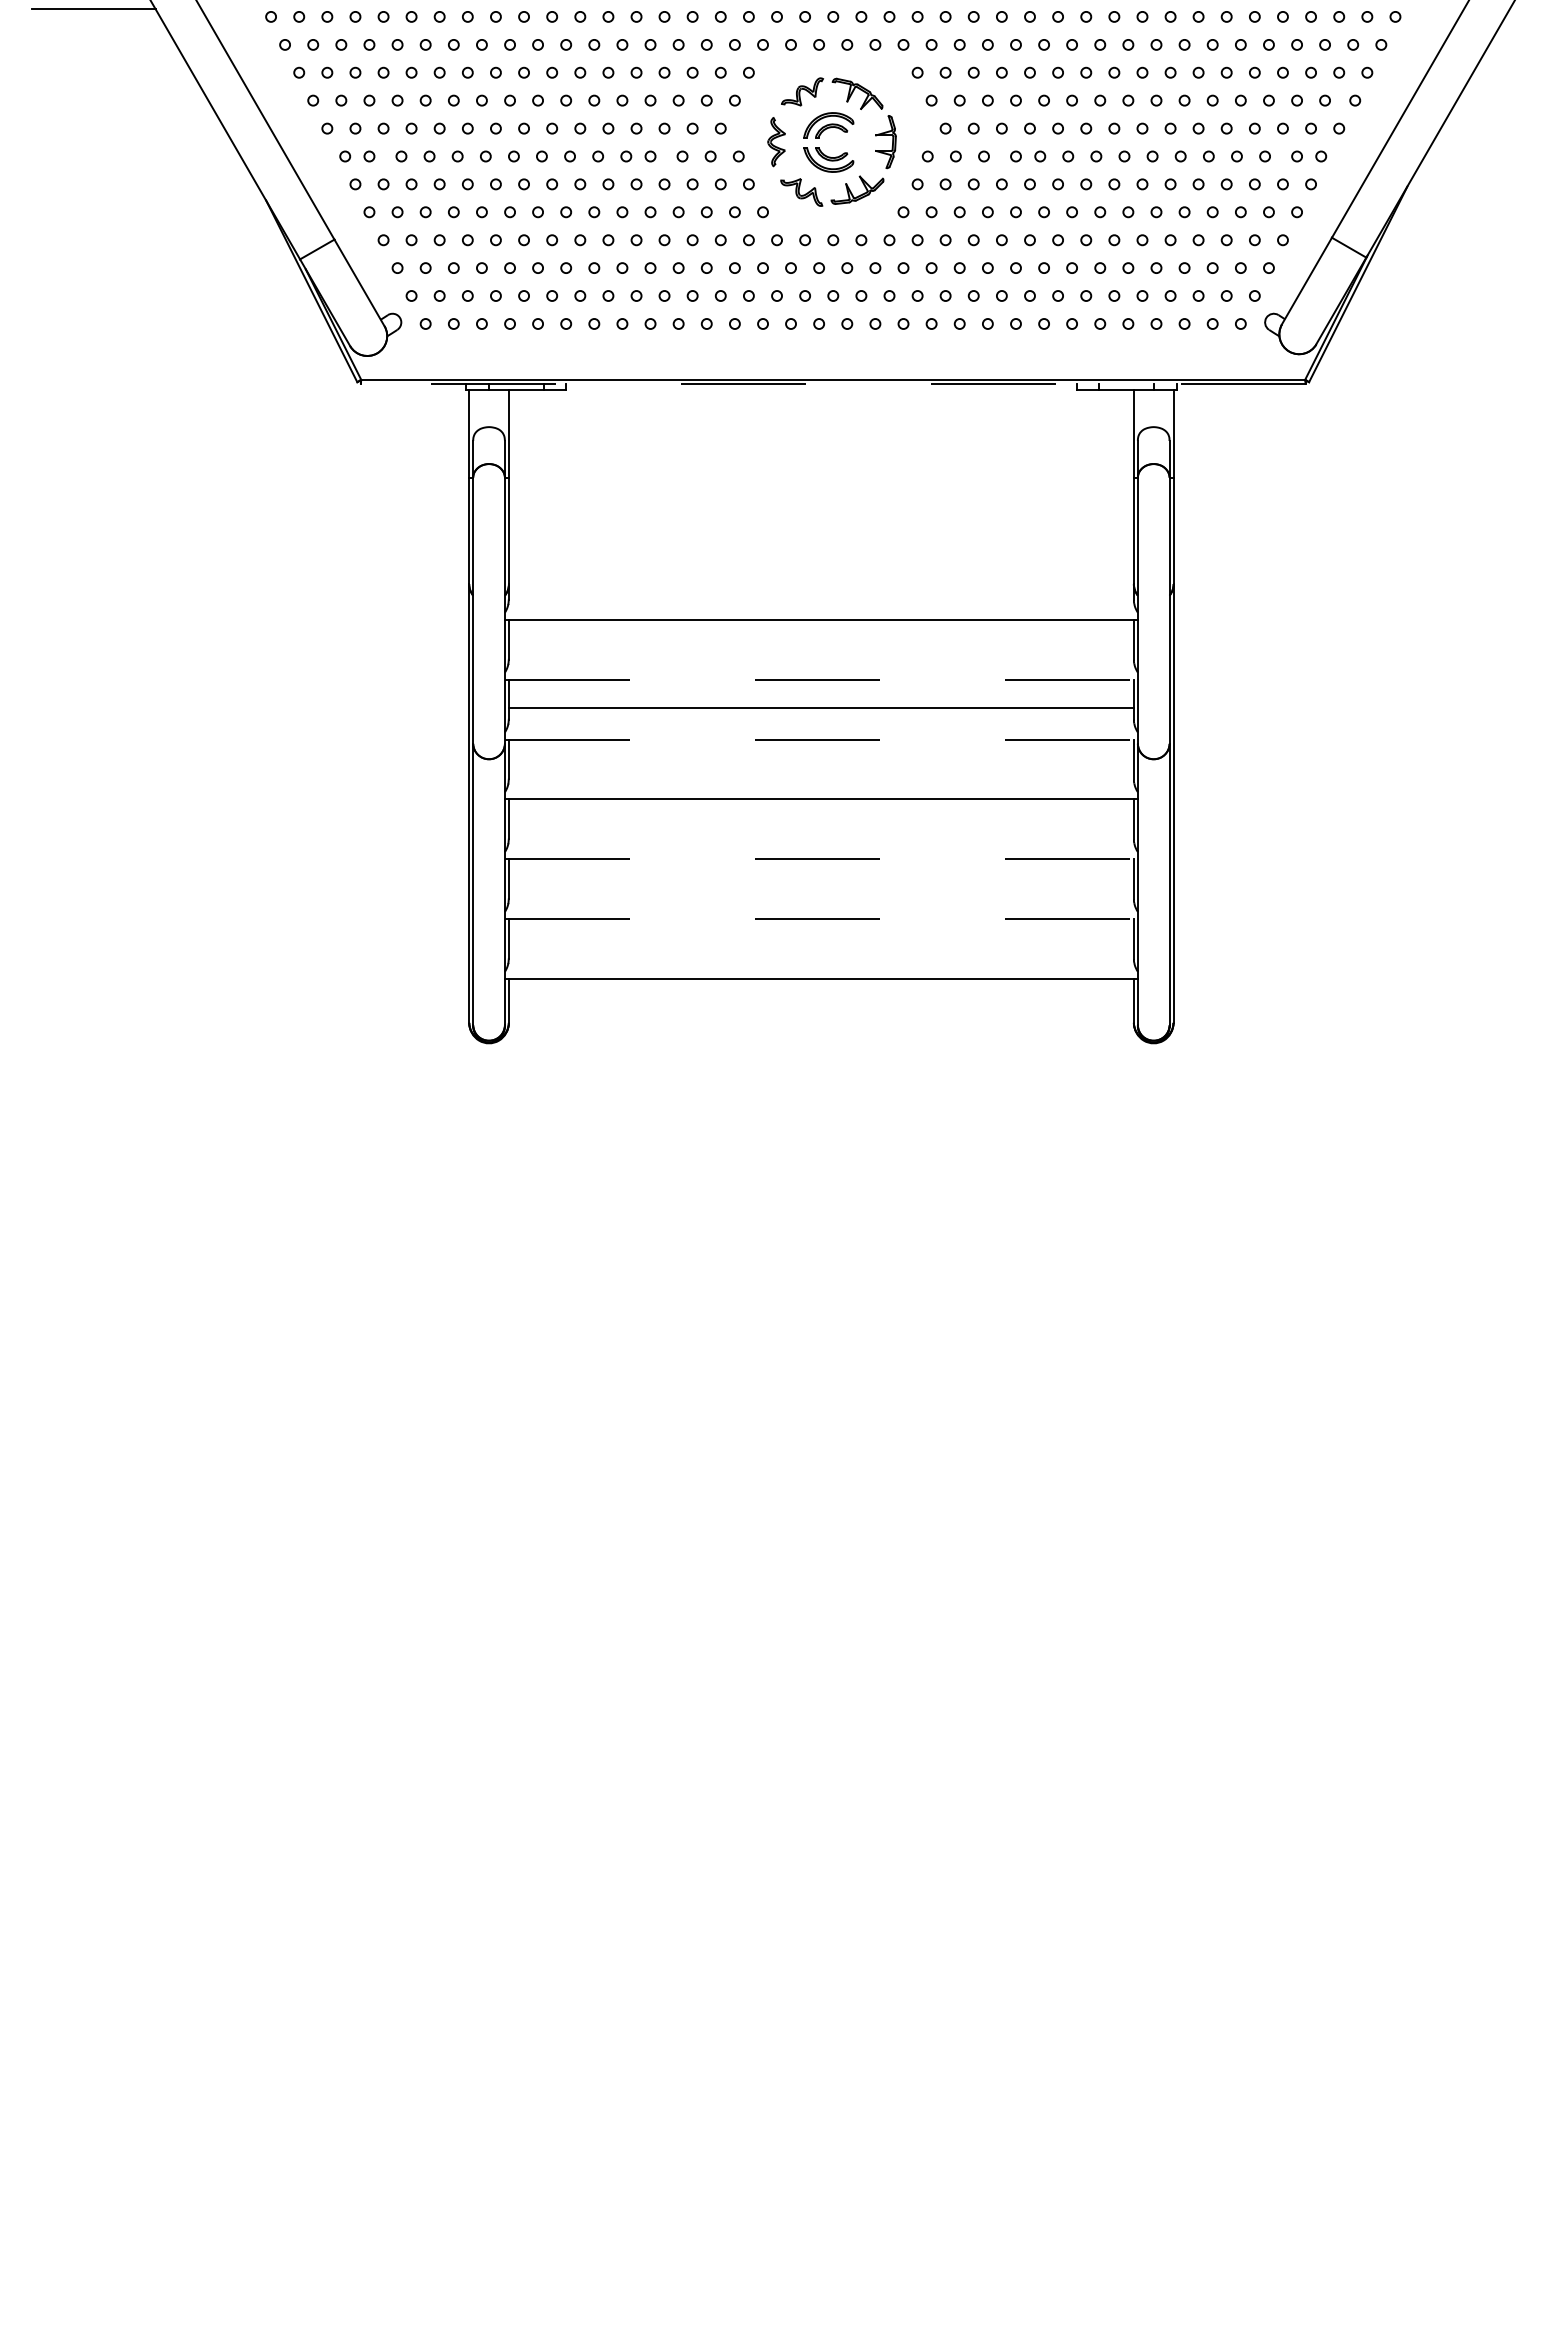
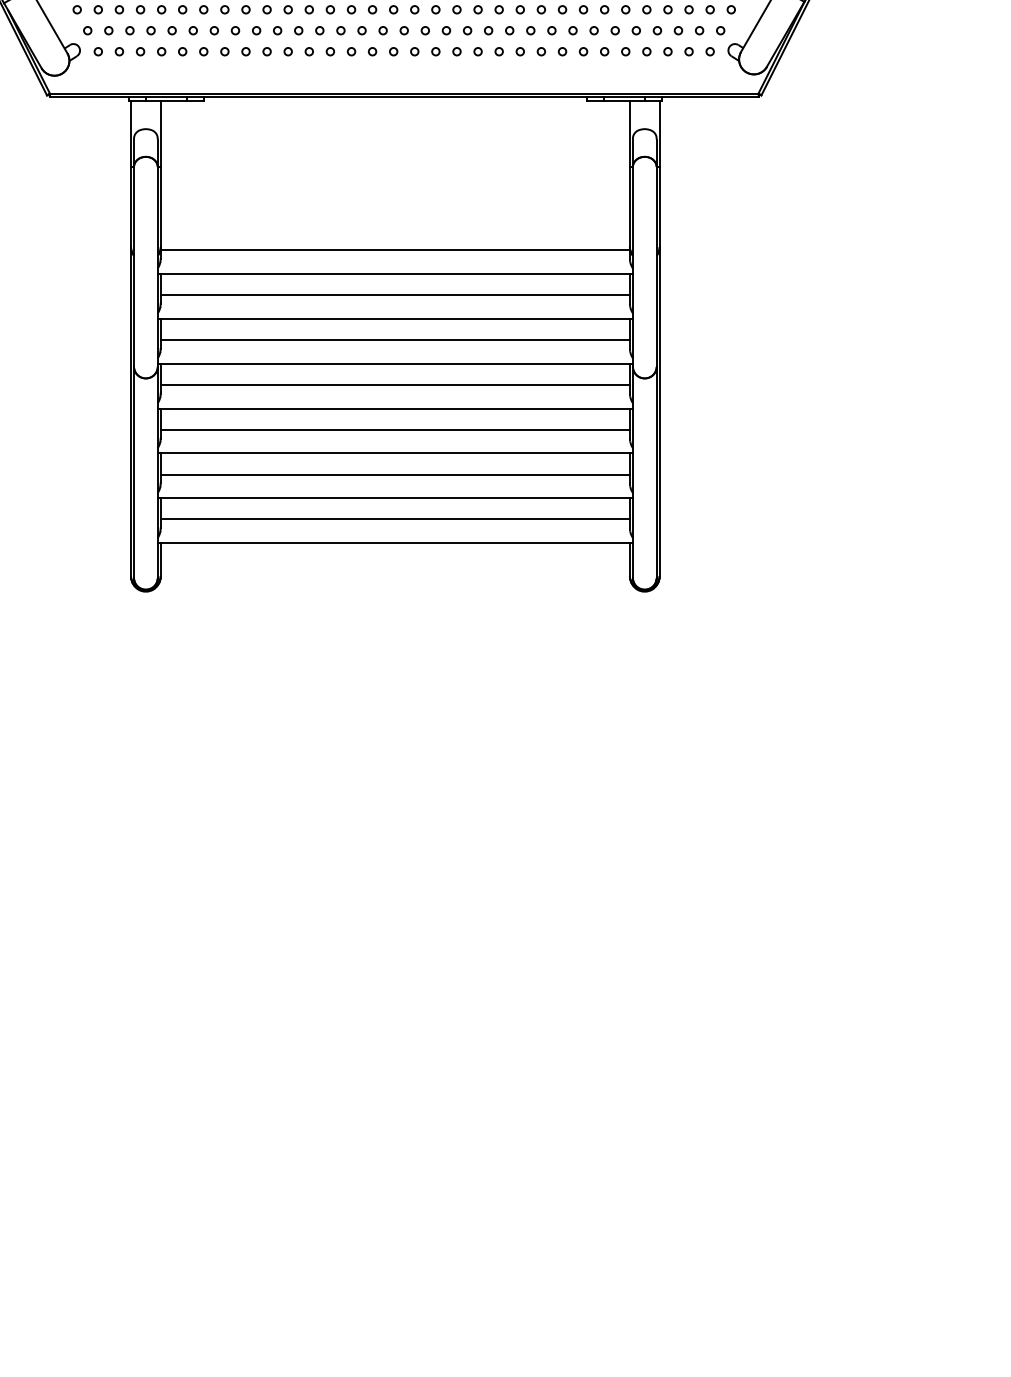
line: (833, 384) -> (404, 97), dashed -> solid
line: (820, 588) -> (394, 250), added
line: (820, 647) -> (394, 294), added
line: (821, 679) -> (395, 318), dashed -> solid
line: (821, 739) -> (395, 363), dashed -> solid
line: (820, 767) -> (394, 384), added
line: (820, 827) -> (394, 429), added
line: (821, 859) -> (395, 453), dashed -> solid
line: (820, 887) -> (394, 474), added
line: (821, 919) -> (395, 498), dashed -> solid
line: (820, 947) -> (394, 519), added

